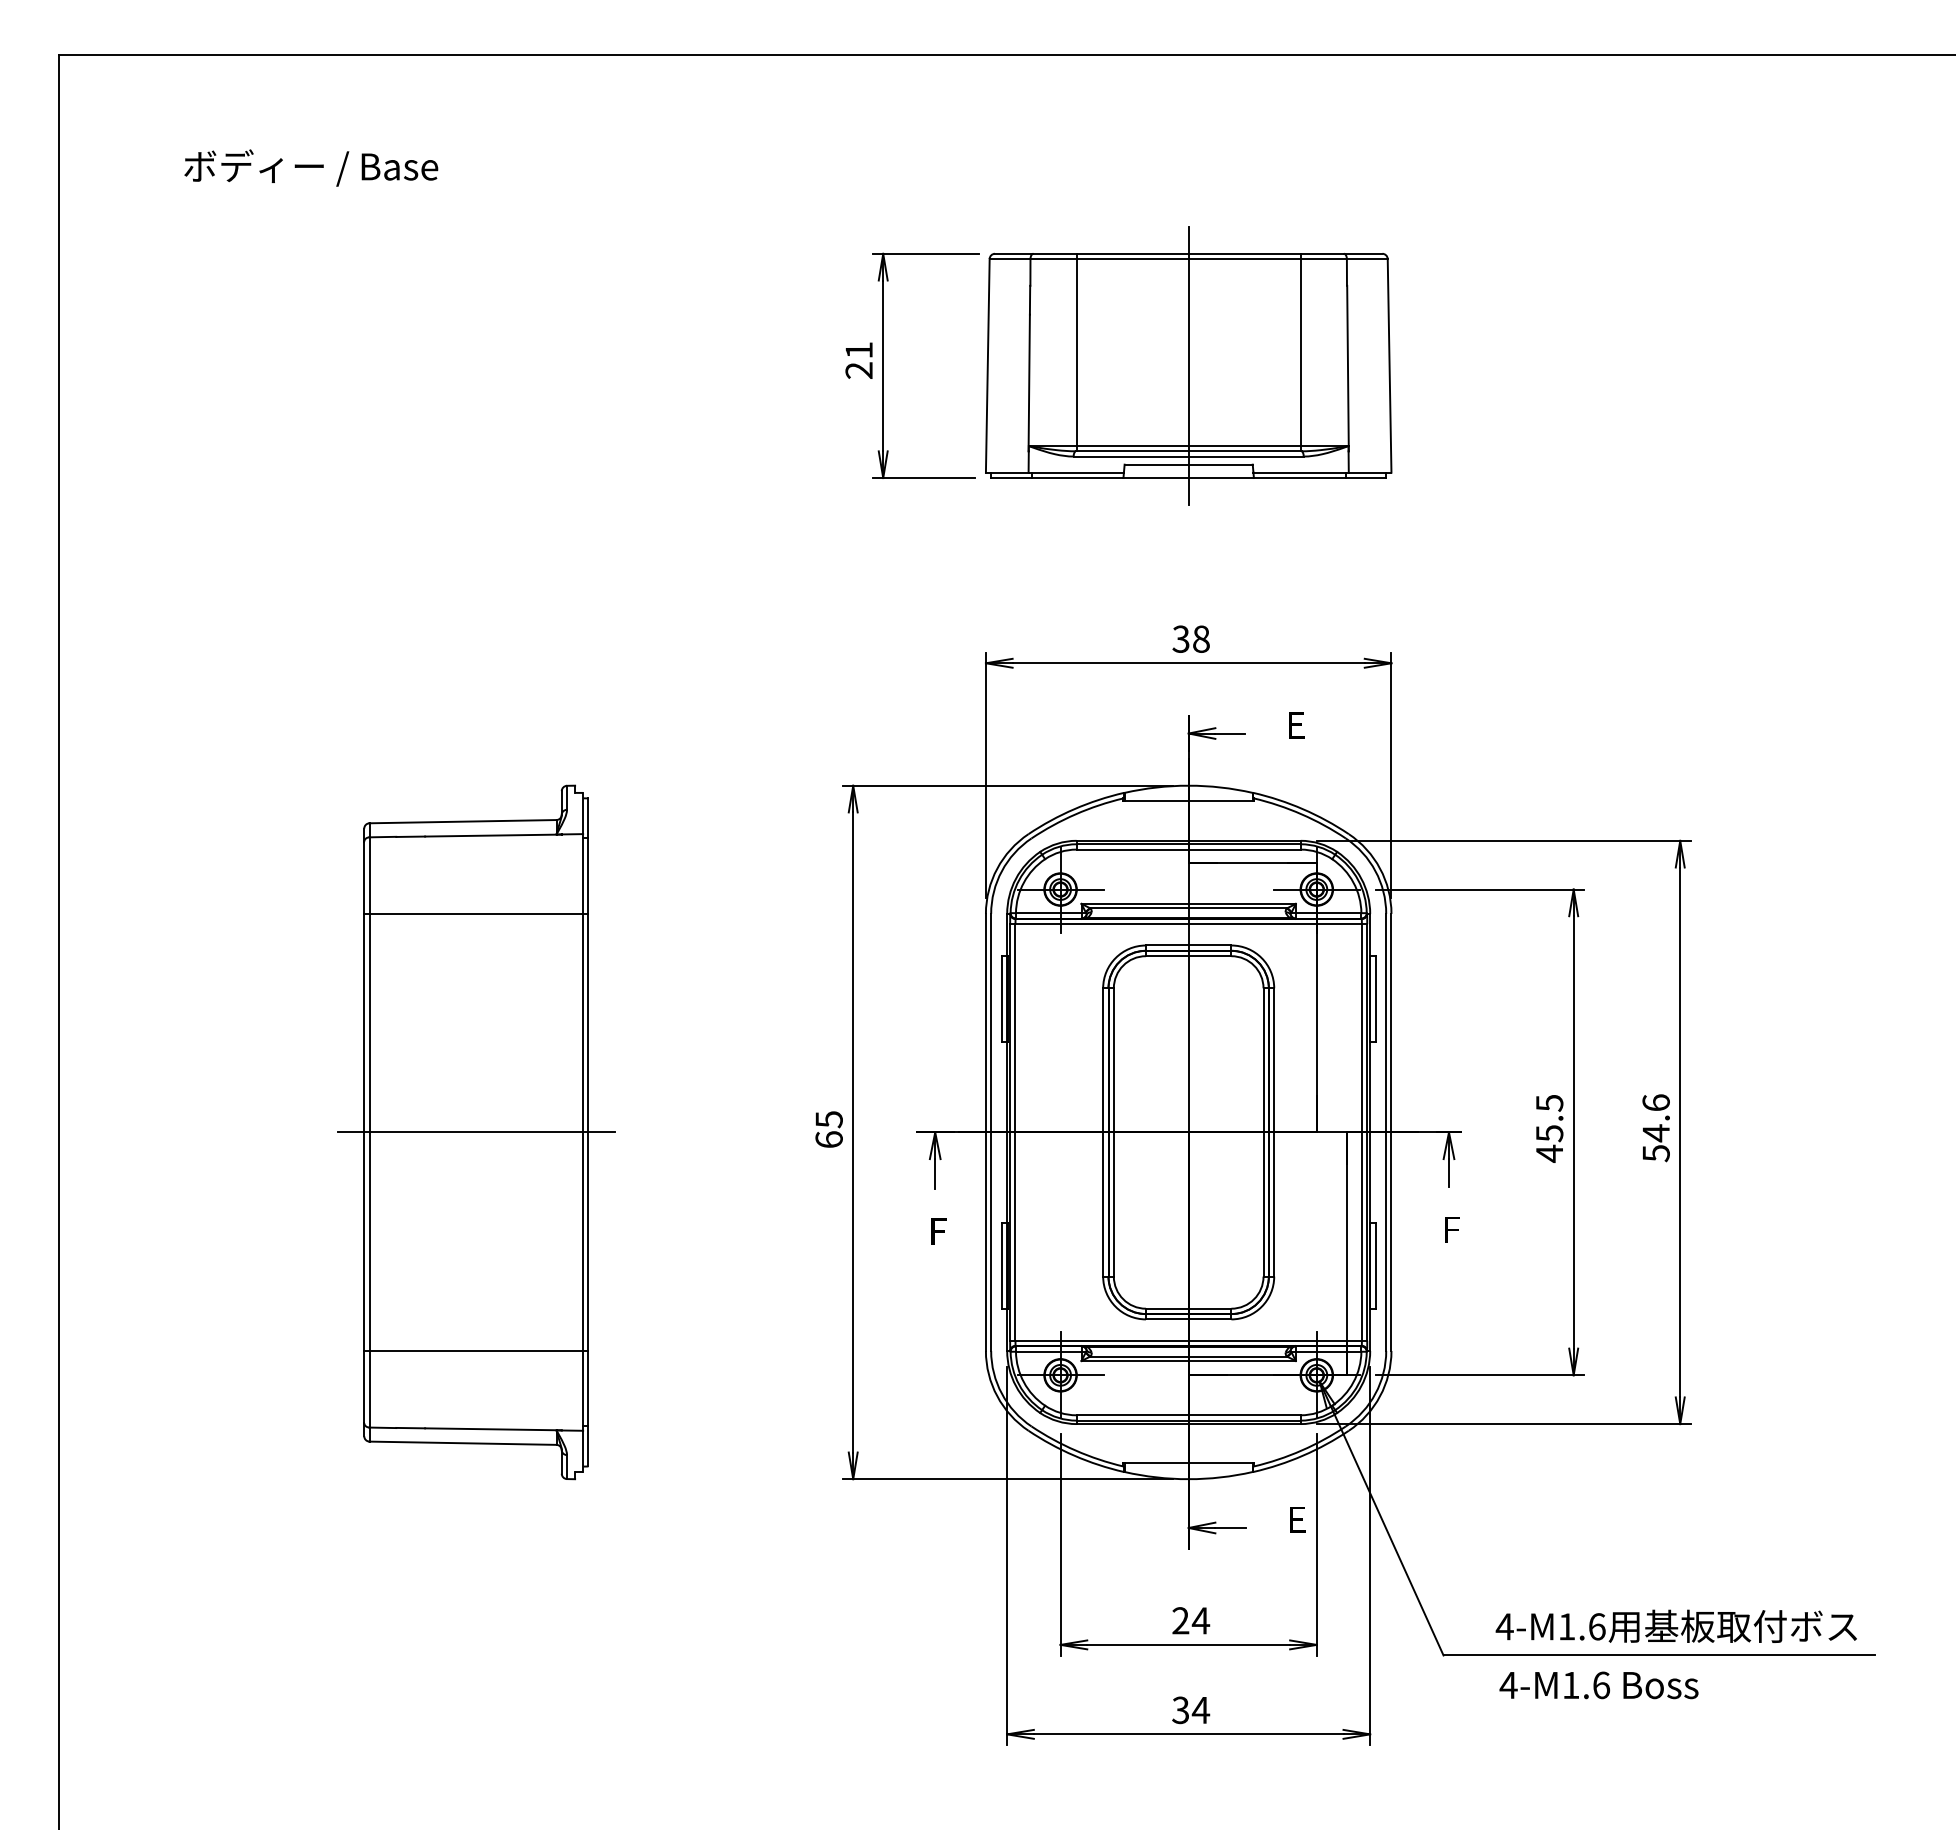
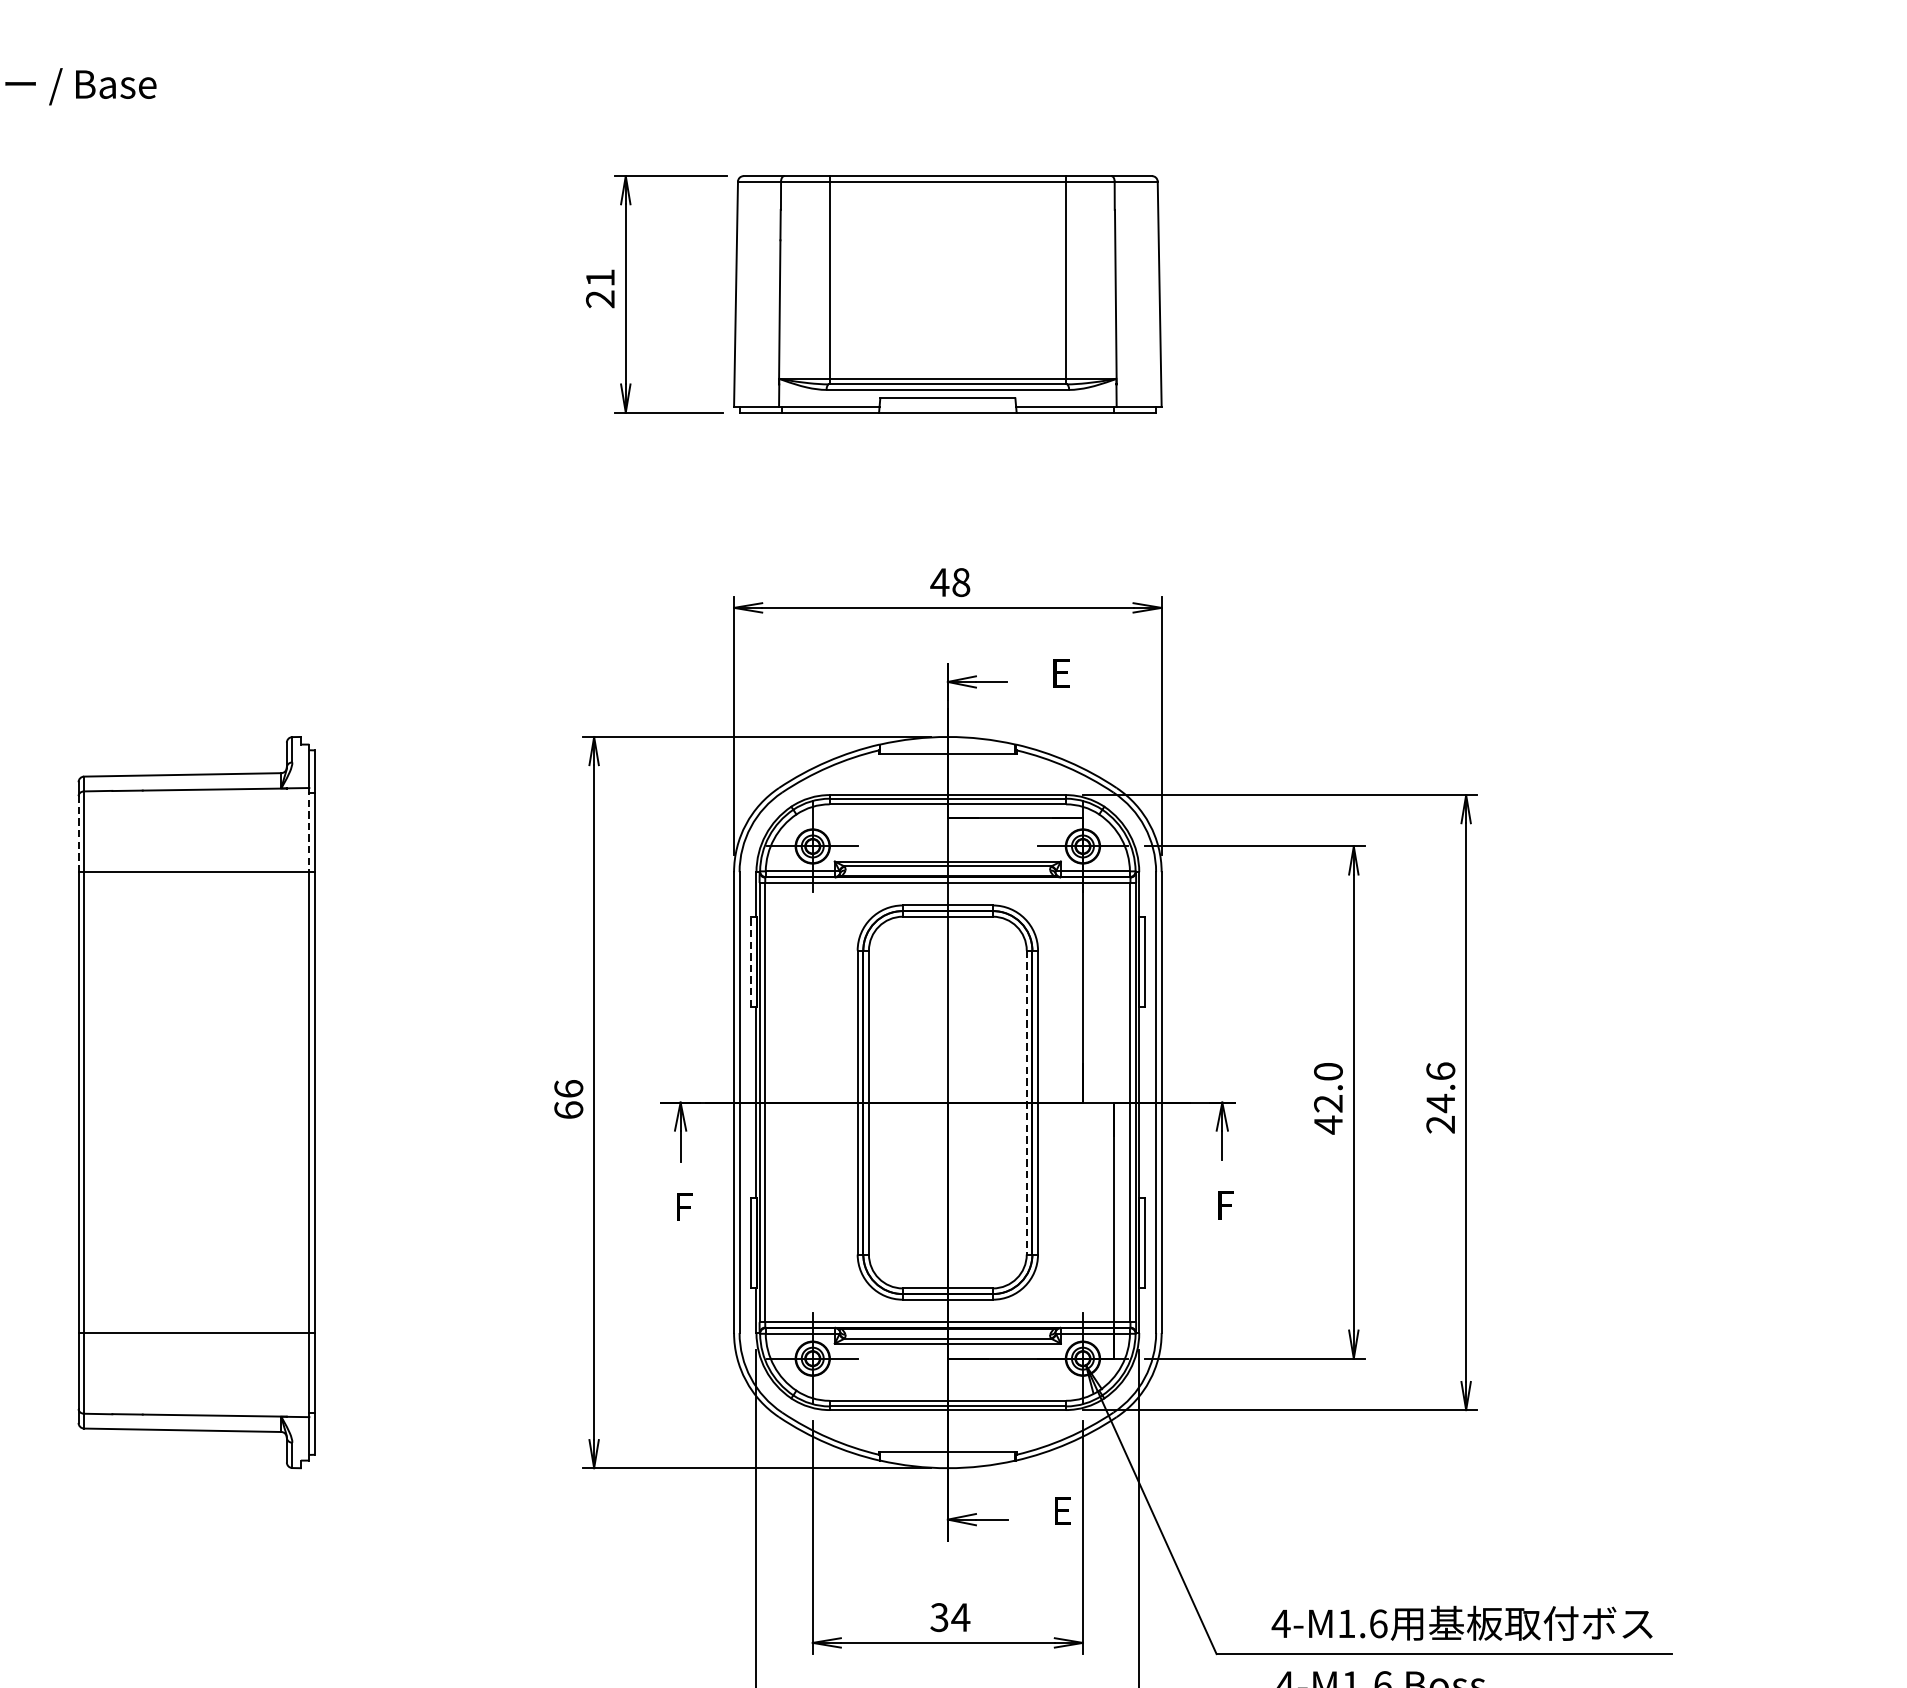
line: (1188, 365) -> (947, 293), removed
text: (1181, 638) -> (940, 581), 38 -> 48
line: (583, 874) -> (309, 830), solid -> dashed
line: (364, 877) -> (78, 833), solid -> dashed
line: (1001, 999) -> (750, 962), solid -> dashed
text: (1549, 1118) -> (1328, 1087), 45.5 -> 42.0
text: (828, 1119) -> (568, 1088), 65 -> 66
line: (476, 1132) -> (196, 1102), removed
line: (1263, 1132) -> (1026, 1102), solid -> dashed
text: (1655, 1153) -> (1440, 1124), 54.6 -> 24.6
text: (1180, 1620) -> (939, 1617), 24 -> 34

